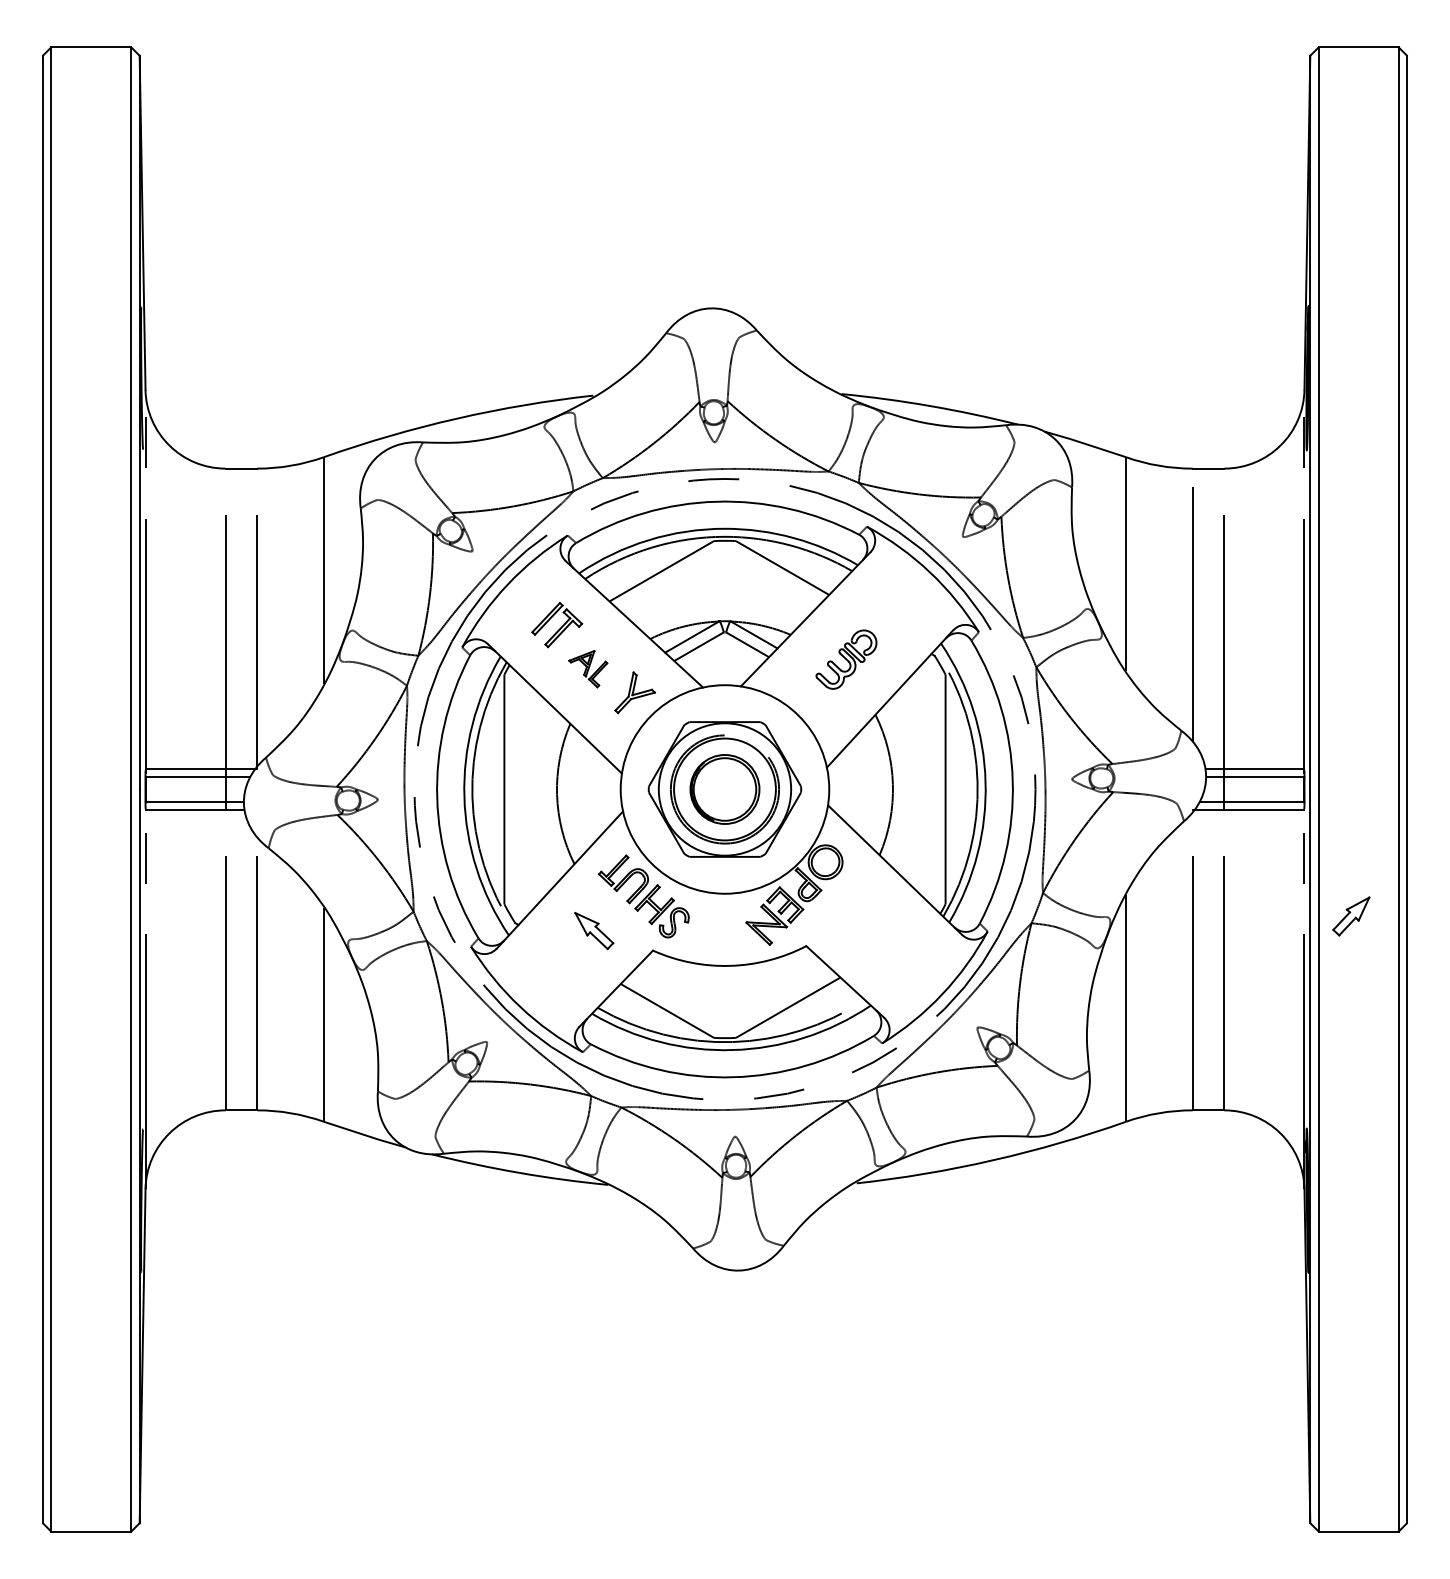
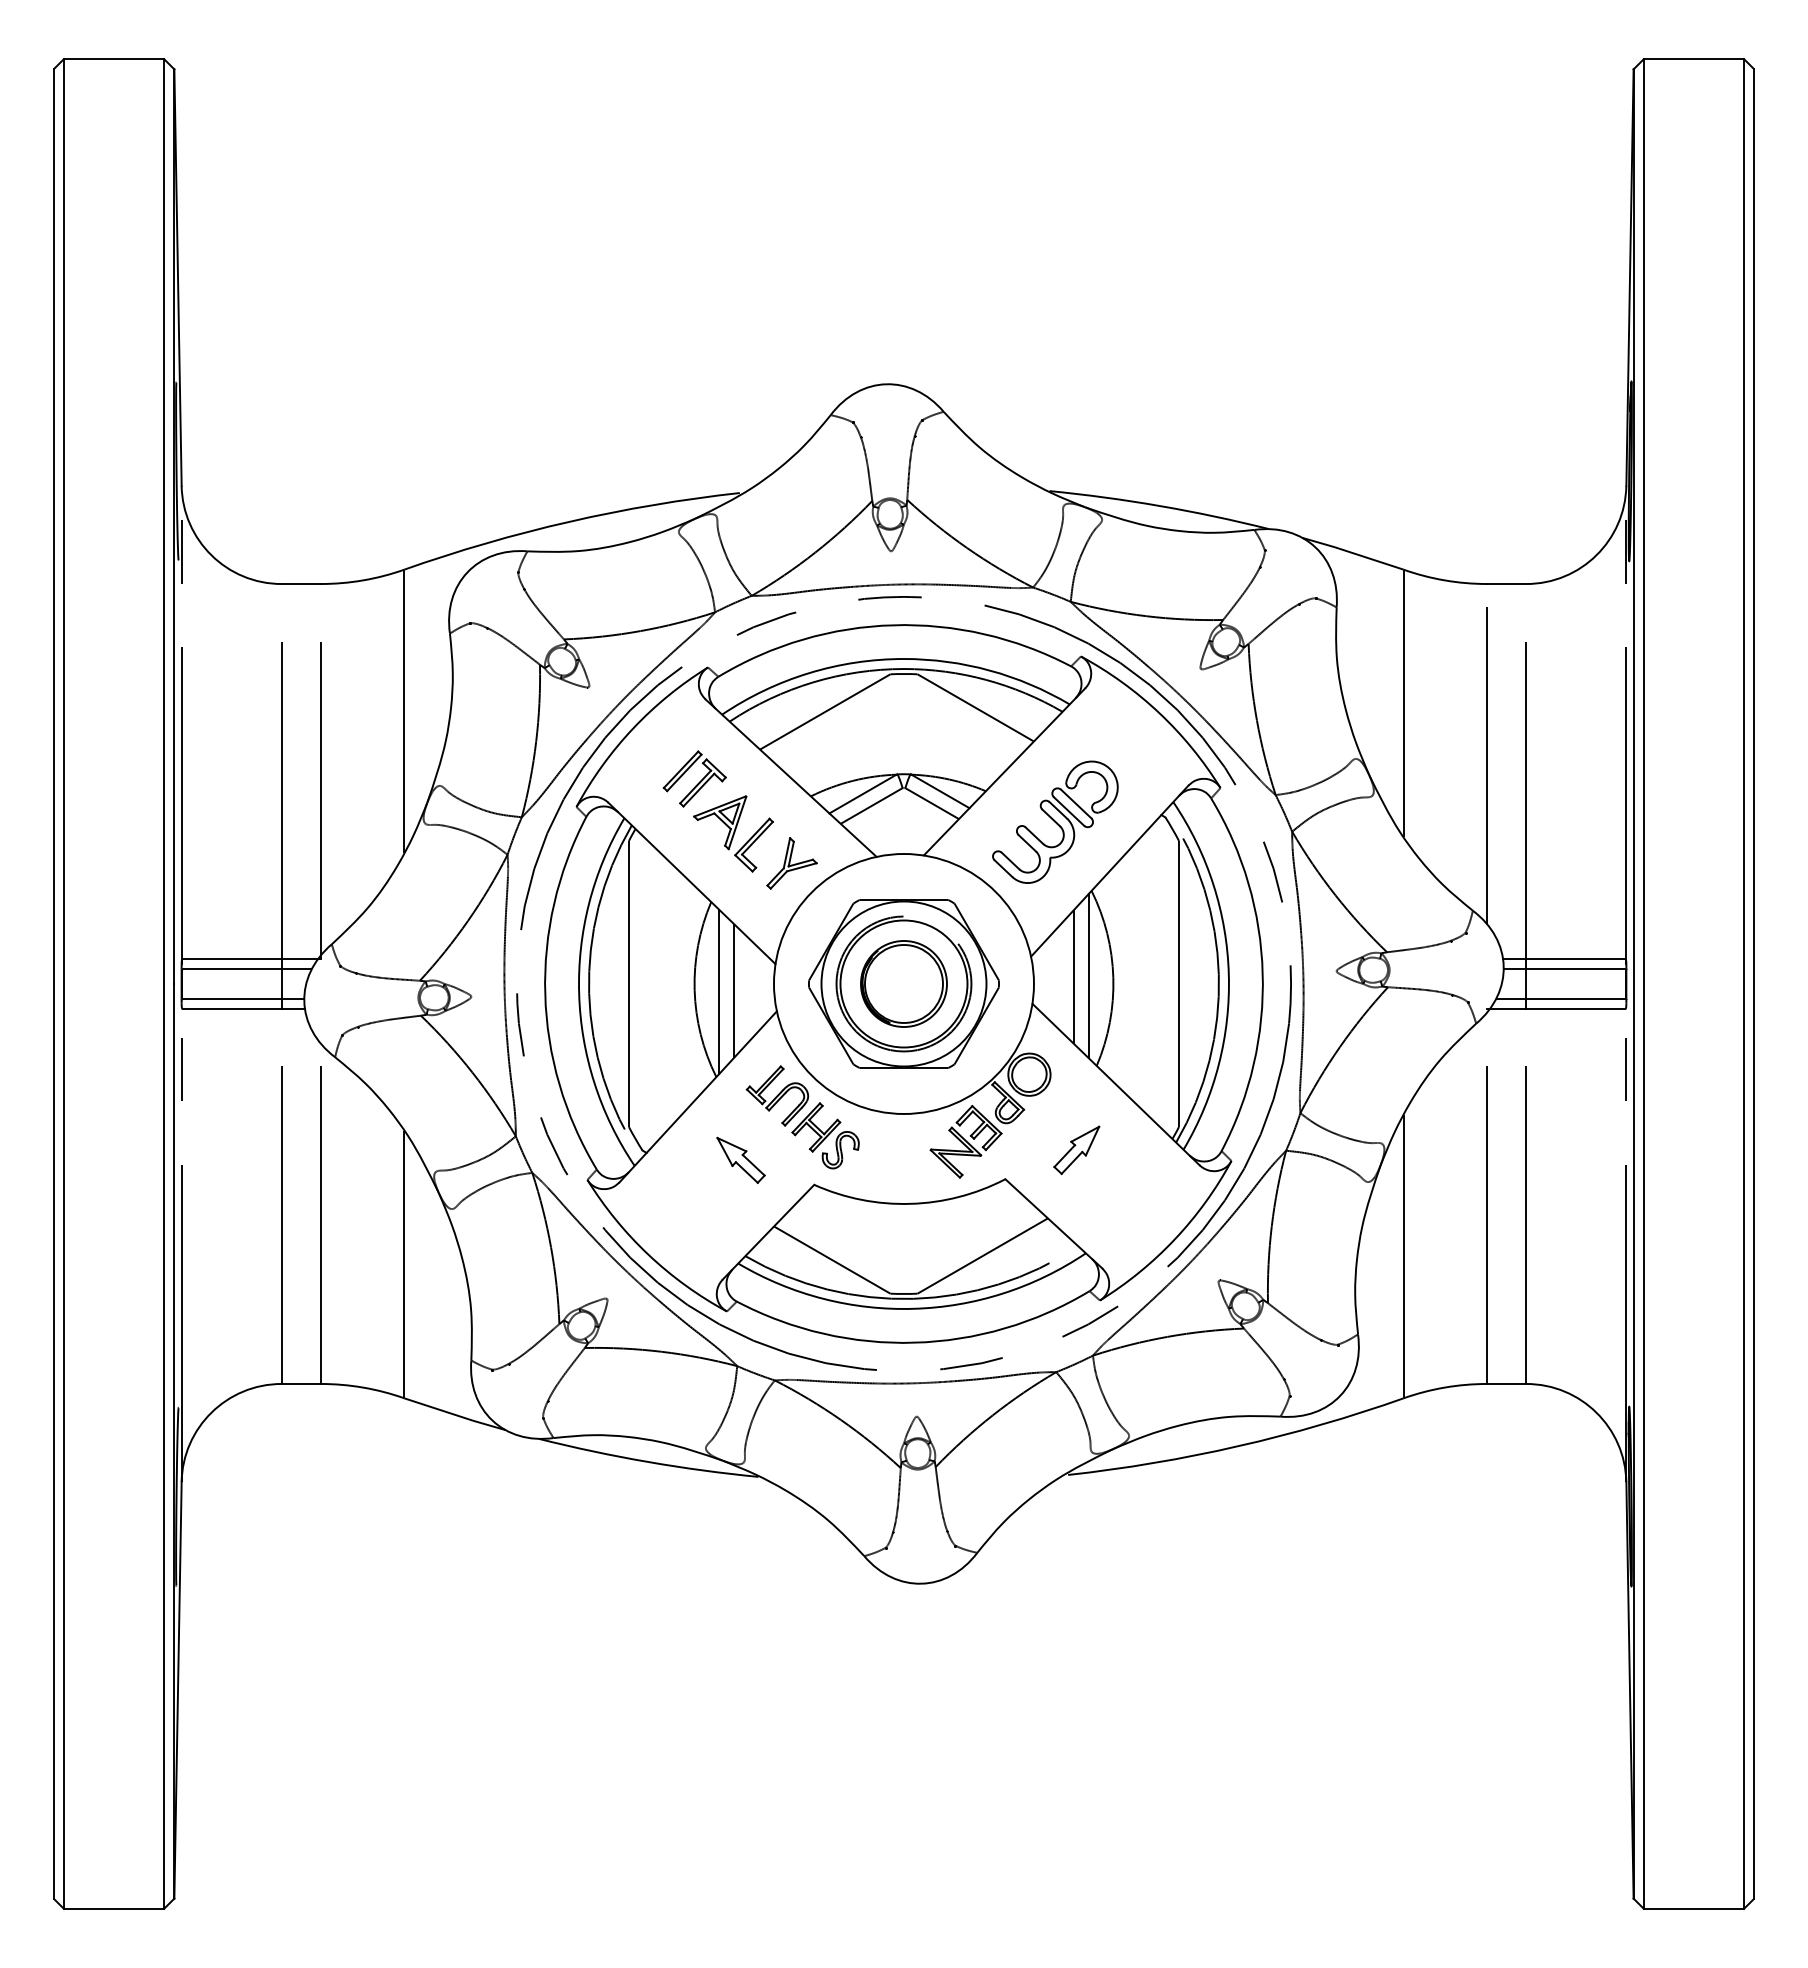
part: (846, 659) -> (1055, 821), size x1.67
part: (588, 668) -> (733, 833), size x1.67
line: (873, 782) -> (1088, 975), added
line: (861, 783) -> (1074, 976), added
line: (588, 794) -> (733, 990), added
line: (576, 795) -> (719, 991), added
part: (1351, 916) -> (1076, 1150), moved

